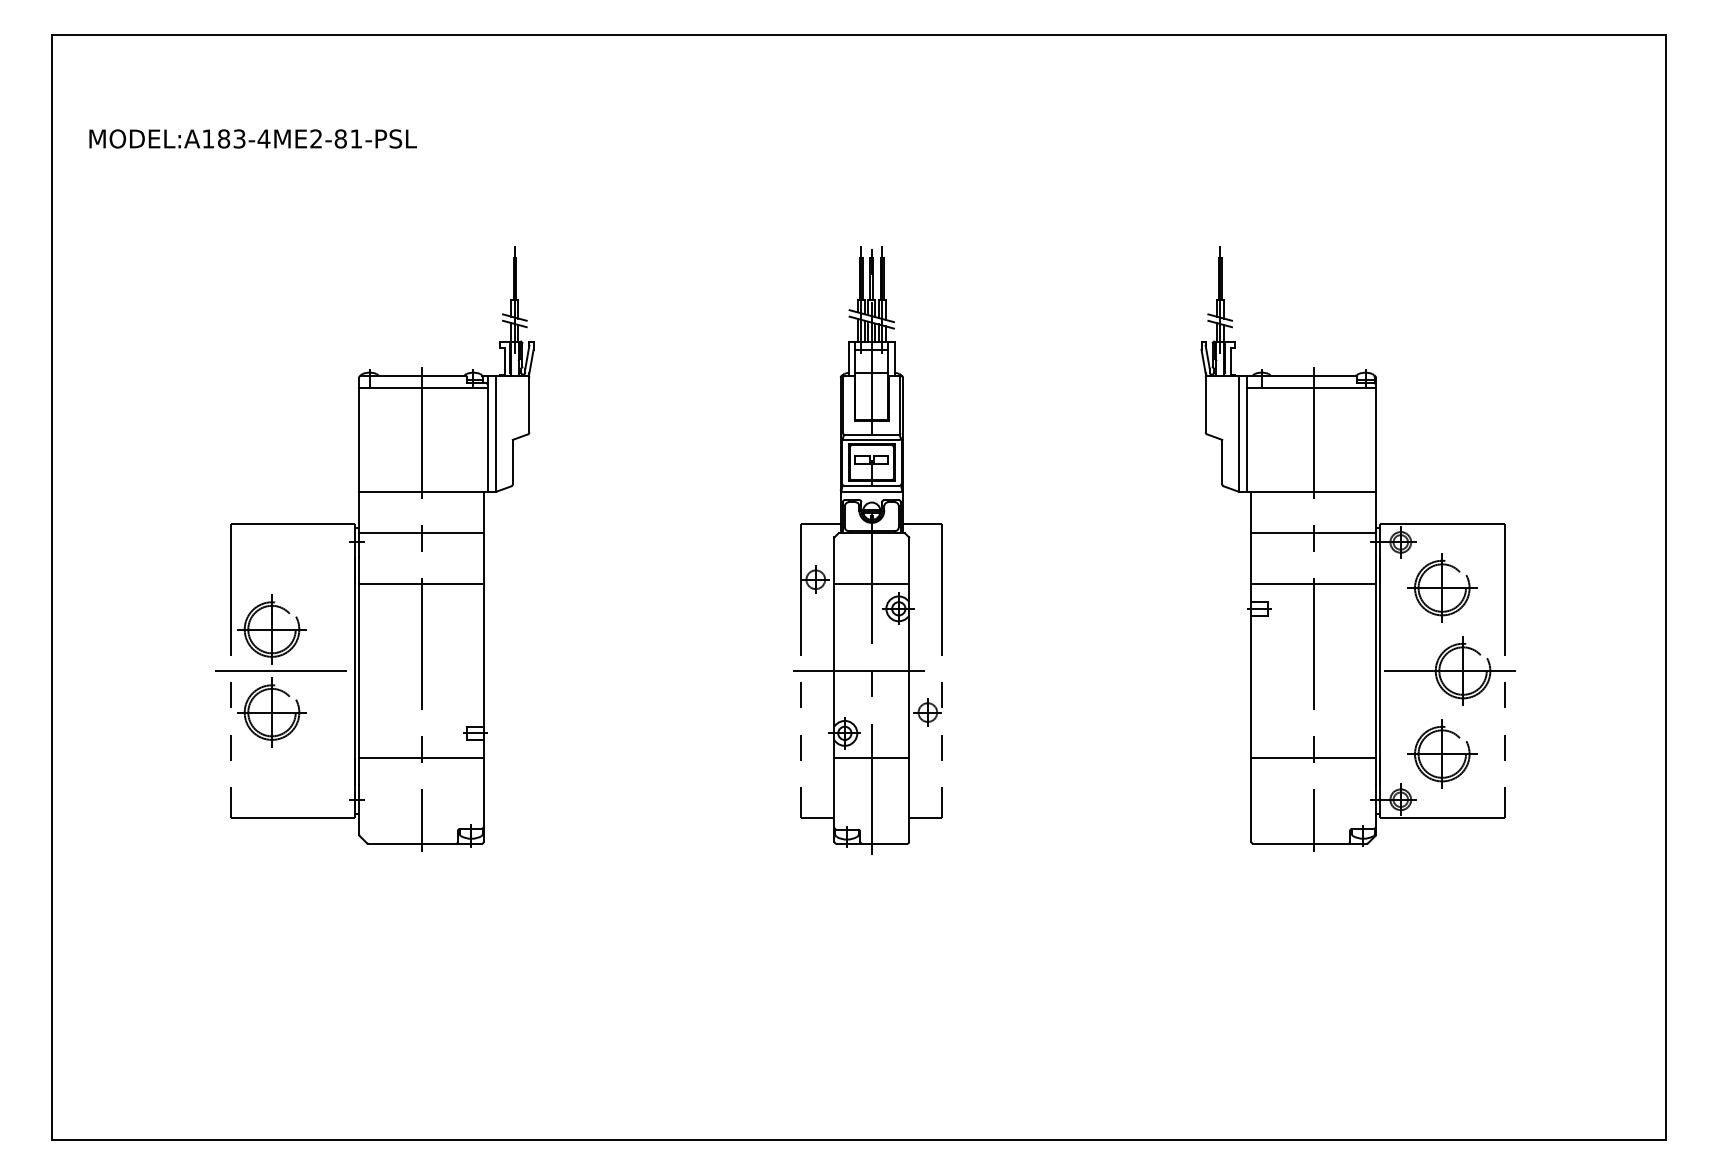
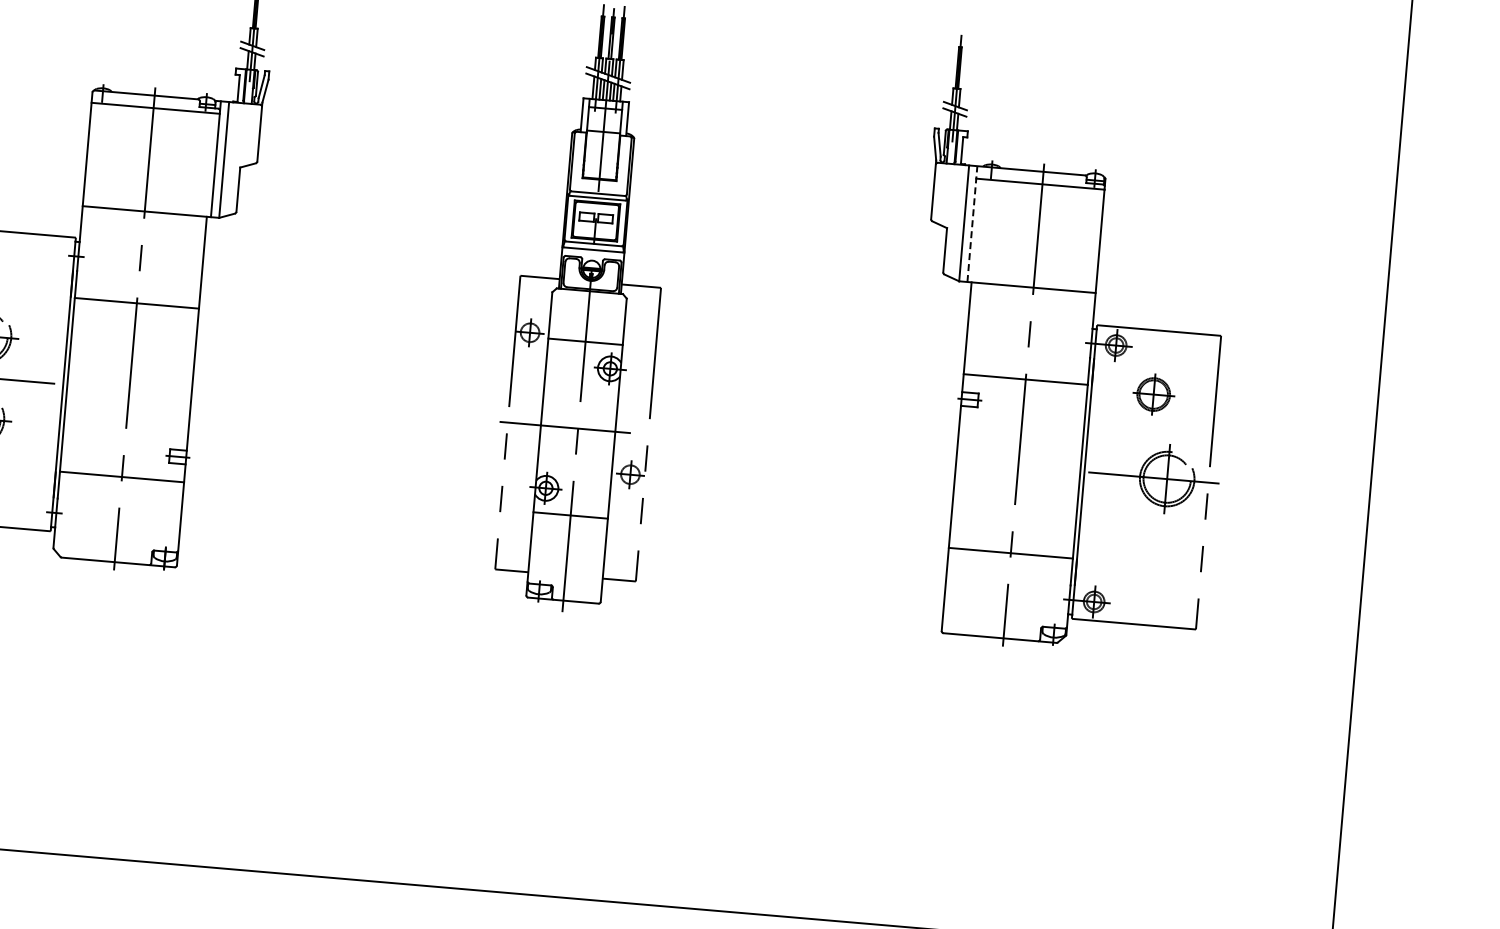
line: (1247, 433) -> (972, 223), solid -> dashed
line: (421, 533) -> (141, 253), removed
line: (1313, 533) -> (1029, 329), removed
part: (1442, 587) -> (1153, 394), size x0.6
part: (1442, 753) -> (1139, 559), removed

